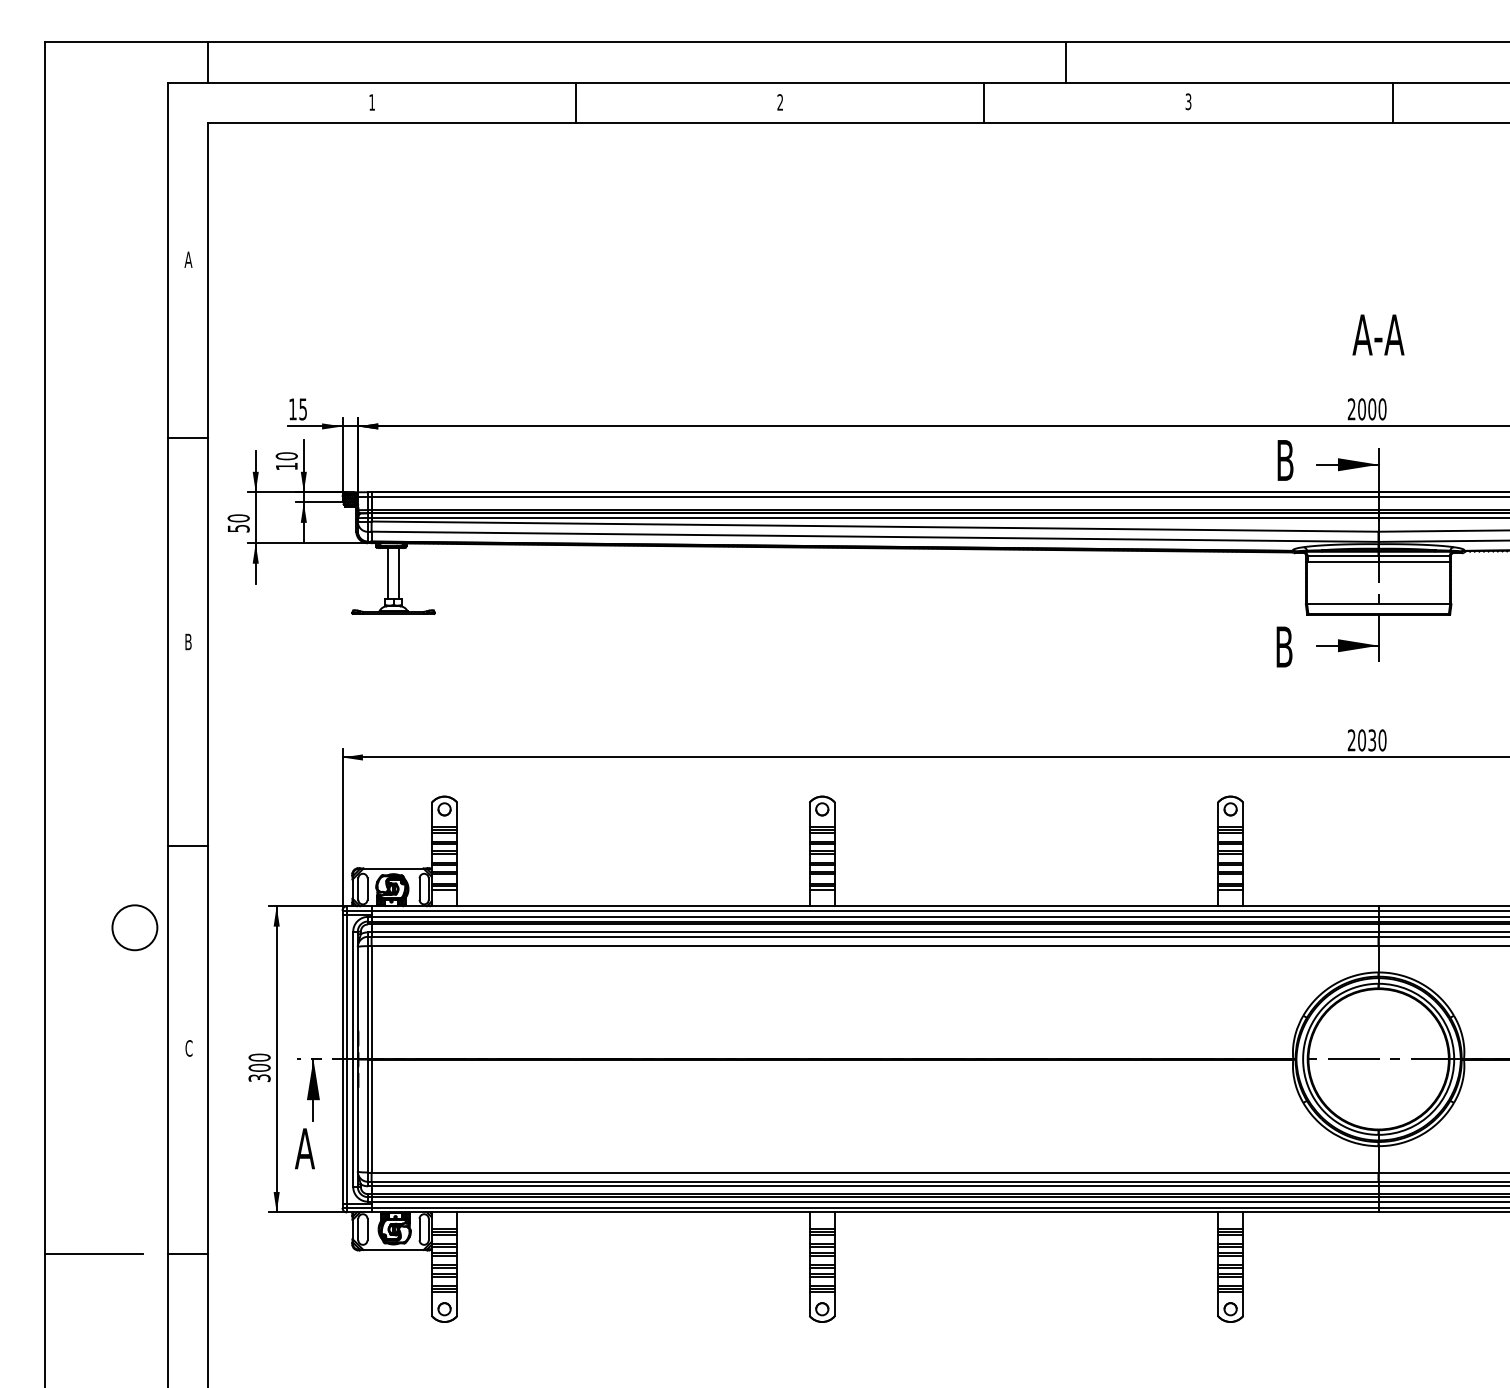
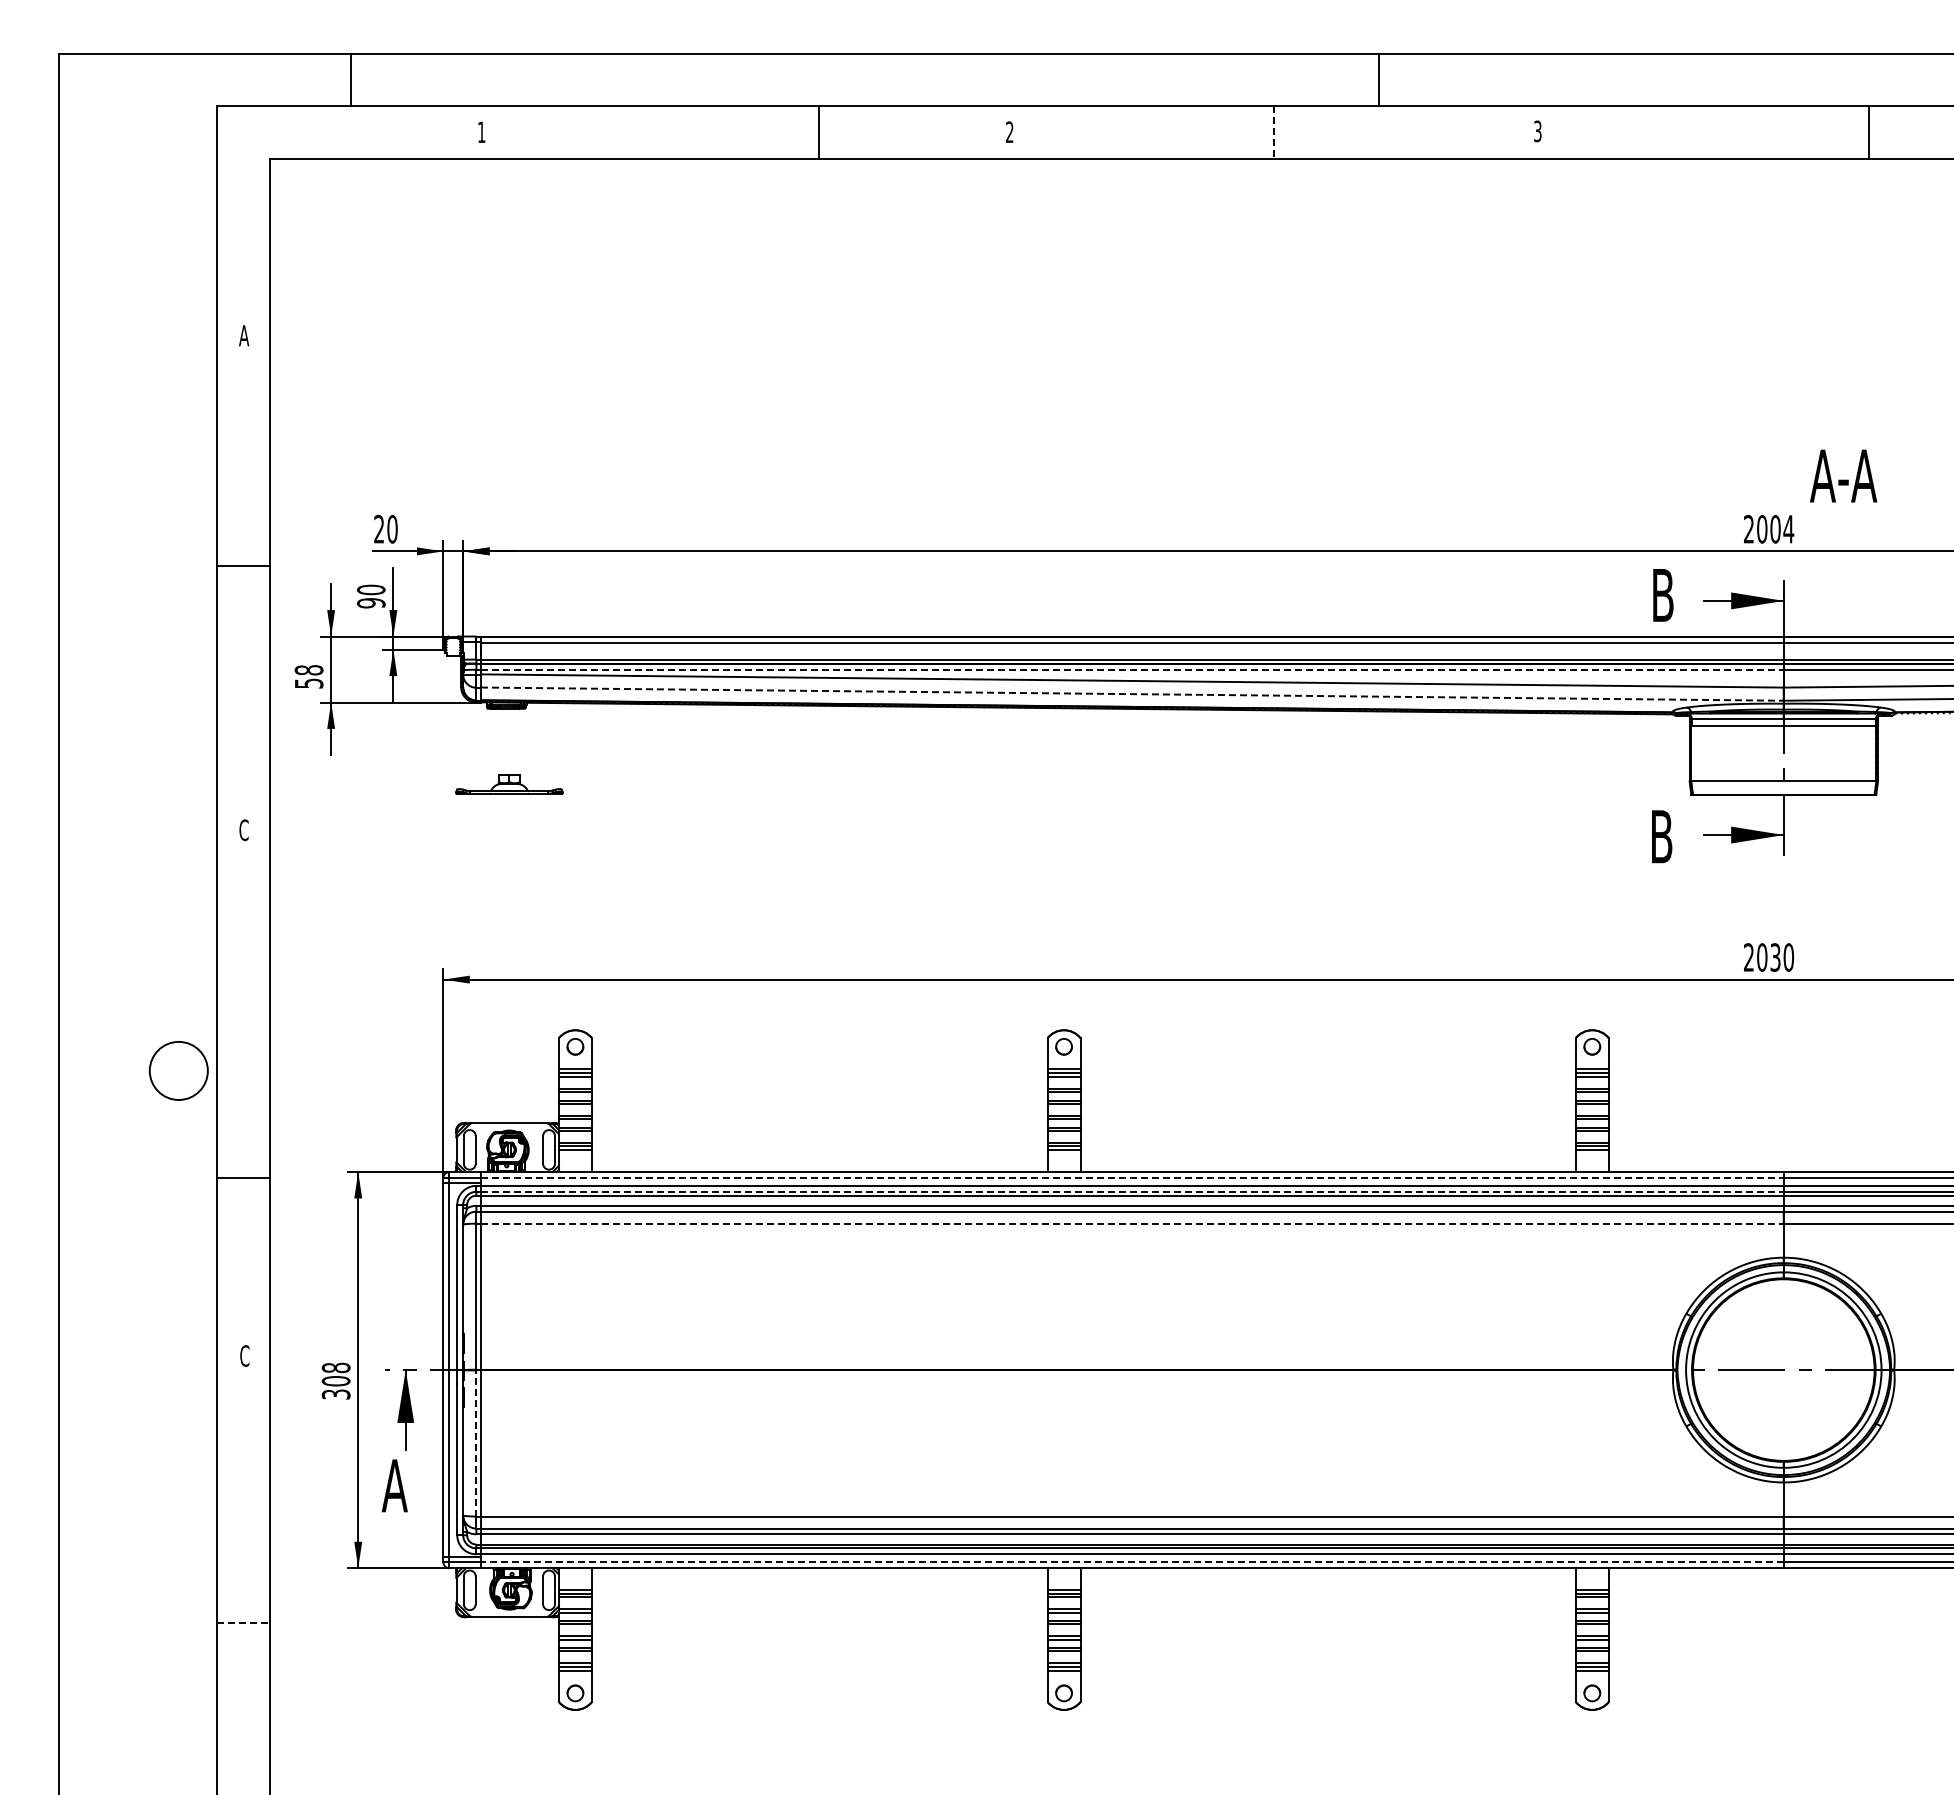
line: (208, 61) -> (350, 79), moved
line: (576, 102) -> (819, 132), moved
line: (1392, 102) -> (1868, 132), moved
line: (984, 103) -> (1273, 133), solid -> dashed
text: (1378, 334) -> (1843, 475), moved
text: (297, 408) -> (385, 528), 15 -> 20
text: (1382, 409) -> (1788, 529), 2000 -> 2004
text: (286, 466) -> (370, 603), 10 -> 90
hatch: (349, 499) -> (452, 646), removed
line: (875, 517) -> (1132, 669), solid -> dashed
text: (239, 518) -> (309, 670), 50 -> 58
line: (875, 537) -> (1132, 694), solid -> dashed
line: (388, 573) -> (502, 741), removed
line: (399, 573) -> (516, 741), removed
text: (188, 642) -> (243, 830), B -> C
line: (188, 846) -> (243, 1178), moved
line: (875, 911) -> (1132, 1178), solid -> dashed
line: (875, 921) -> (1132, 1191), solid -> dashed
circle: (134, 927) -> (178, 1070), moved
line: (875, 945) -> (1132, 1223), solid -> dashed
text: (259, 1057) -> (336, 1367), 300 -> 308
line: (368, 1115) -> (476, 1442), solid -> dashed
line: (874, 1208) -> (1131, 1562), solid -> dashed
line: (93, 1254) -> (121, 1622), removed
line: (188, 1254) -> (244, 1622), solid -> dashed

